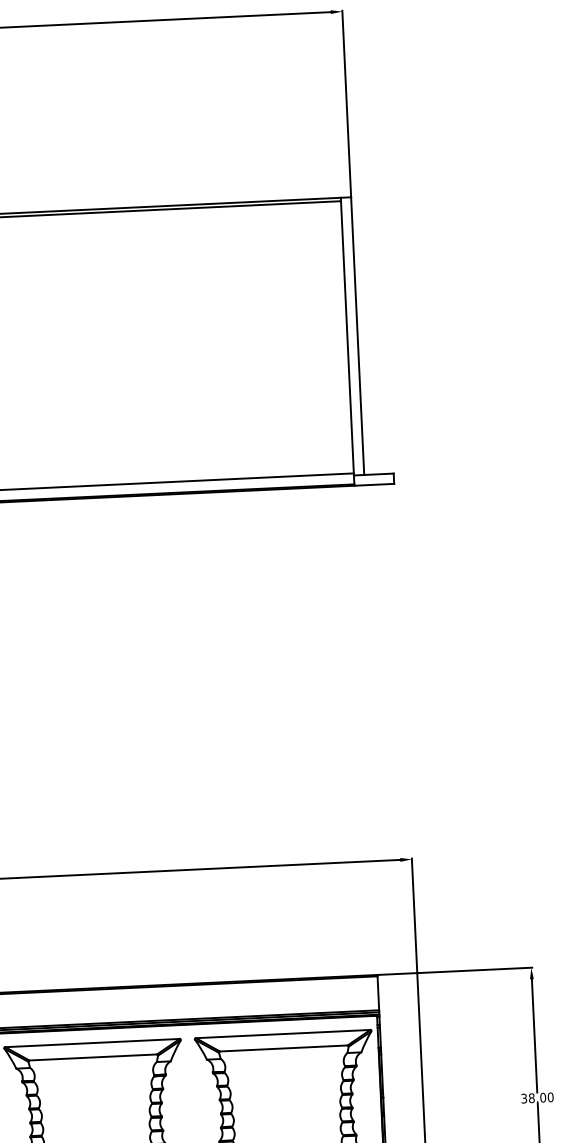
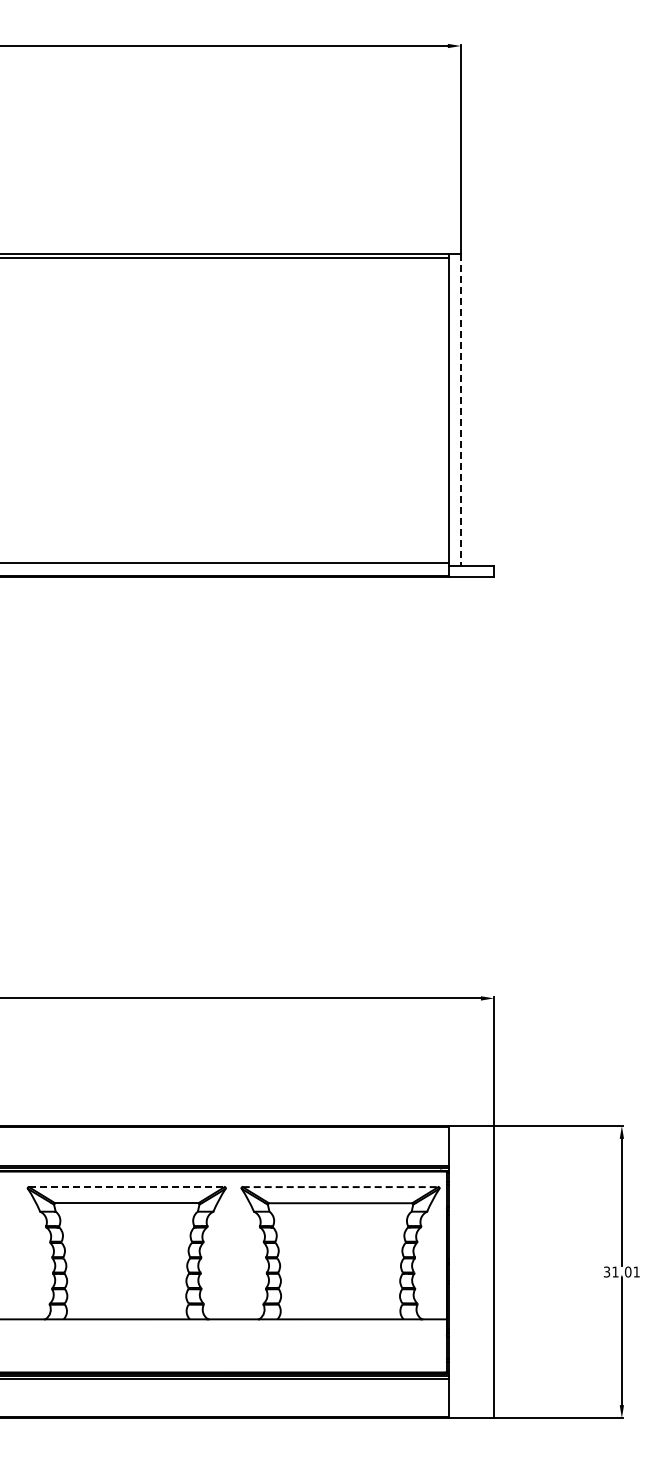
line: (357, 335) -> (460, 409), solid -> dashed
line: (283, 1034) -> (340, 1187), solid -> dashed
line: (92, 1043) -> (126, 1187), solid -> dashed
text: (540, 1097) -> (625, 1271), 38.00 -> 31.01

